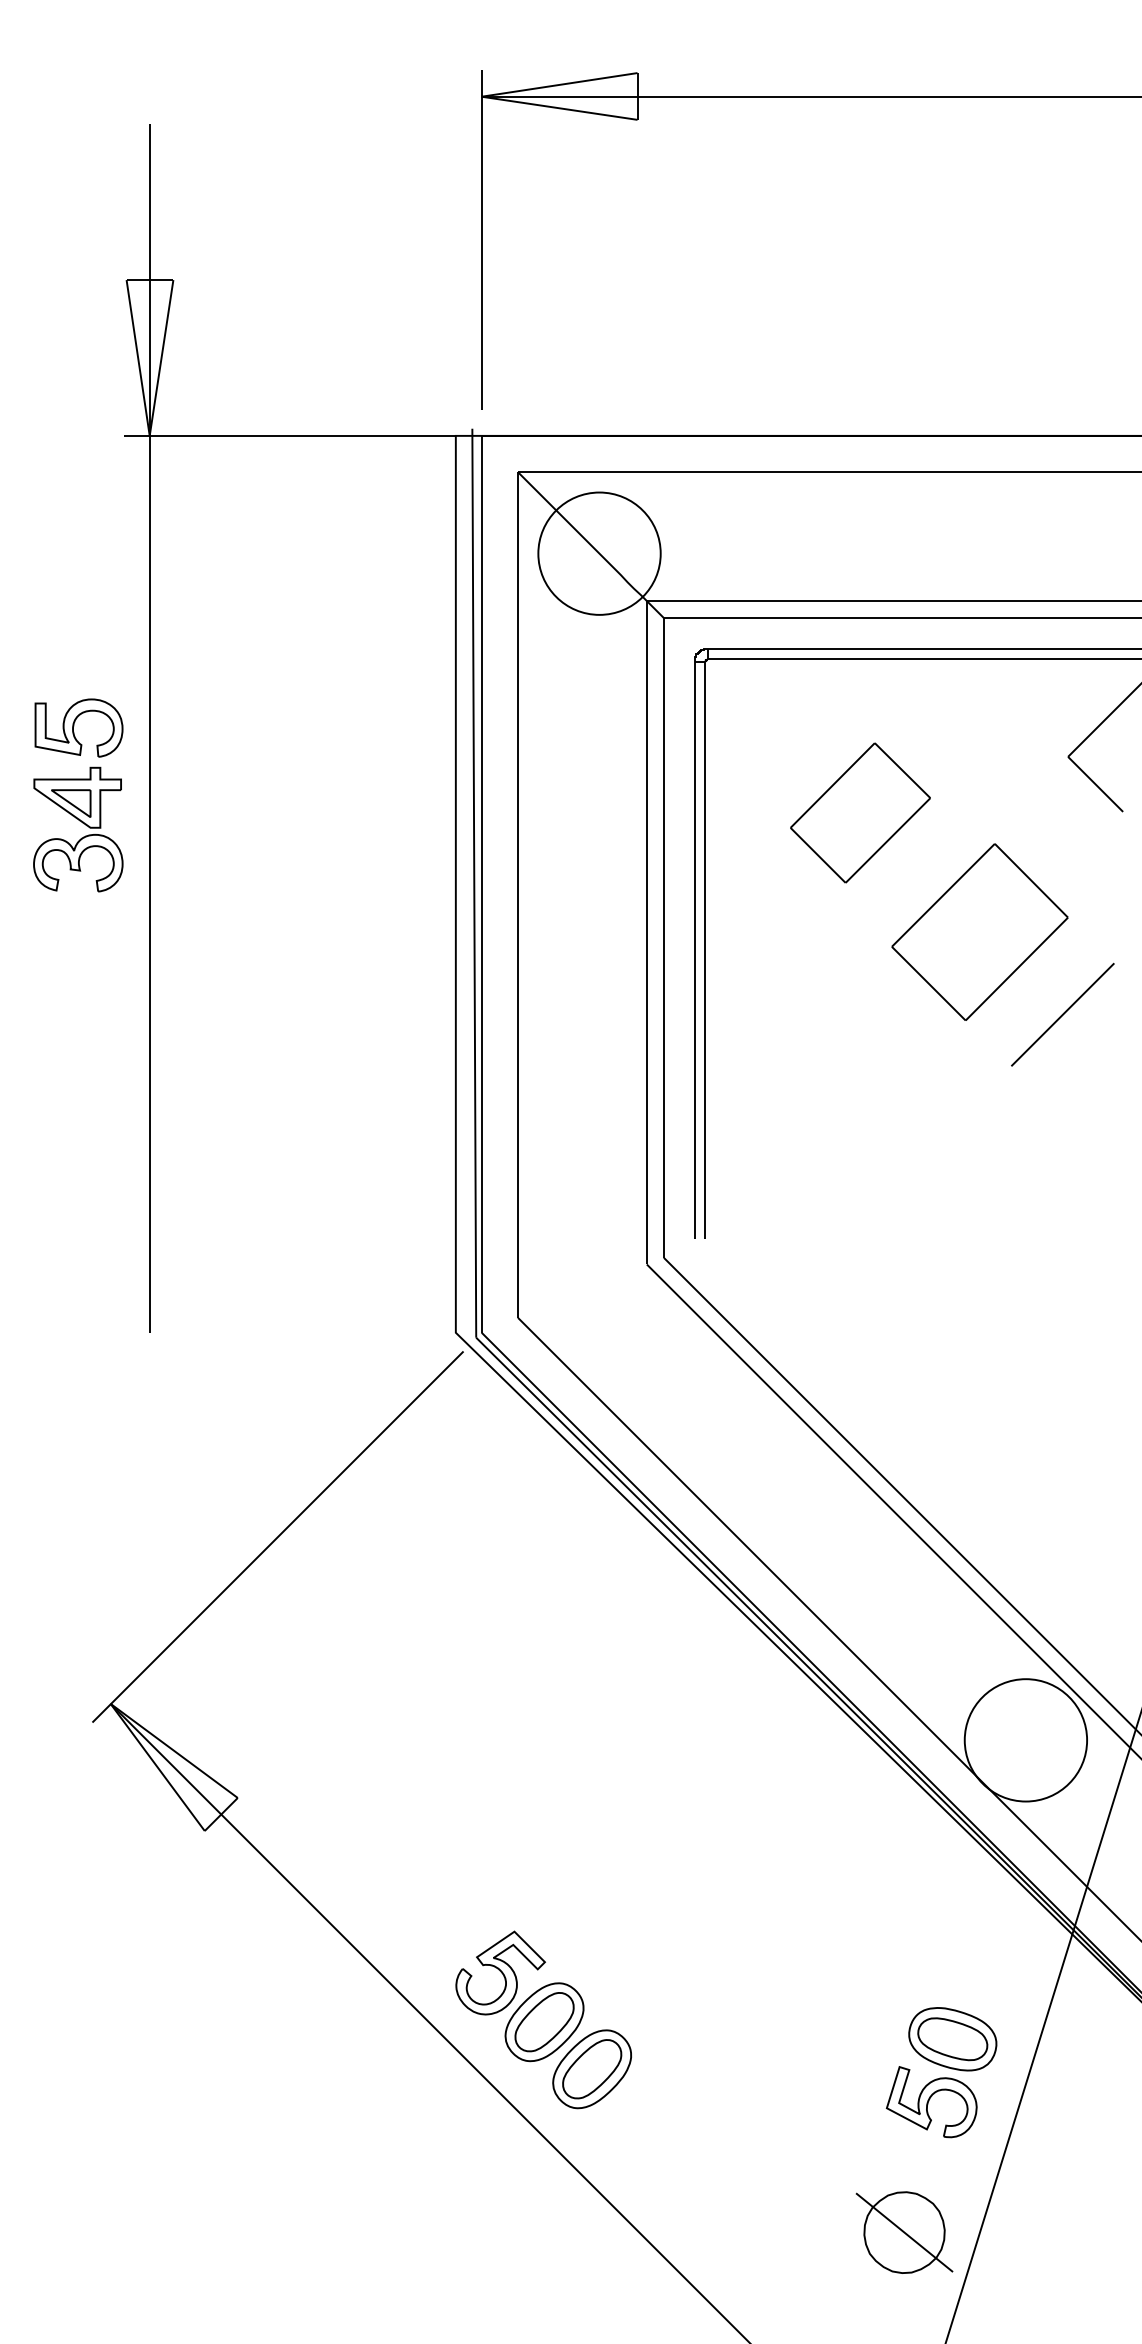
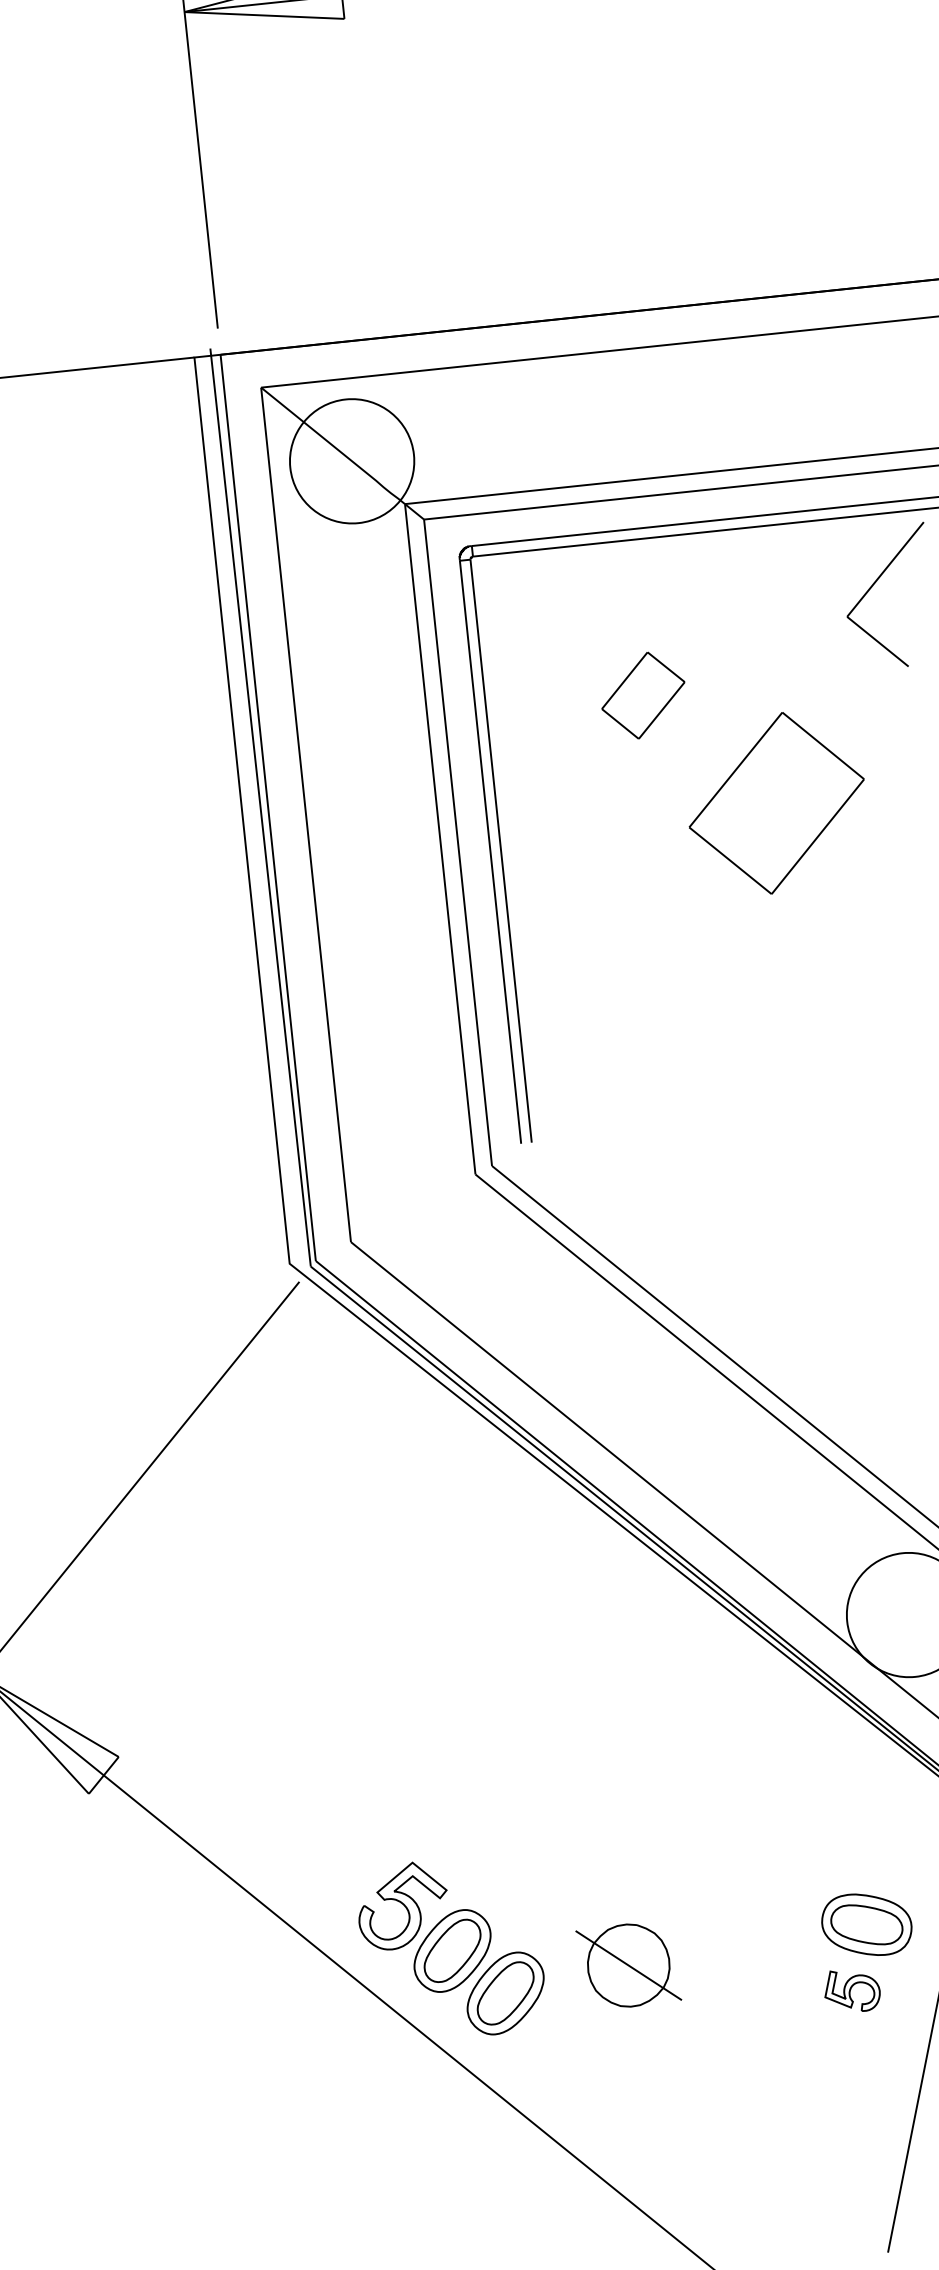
part: (860, 812) -> (643, 695), size x0.6
line: (1062, 1014) -> (868, 877), removed
part: (931, 2102) -> (852, 1991), size x0.6
part: (904, 2232) -> (628, 1965), moved

